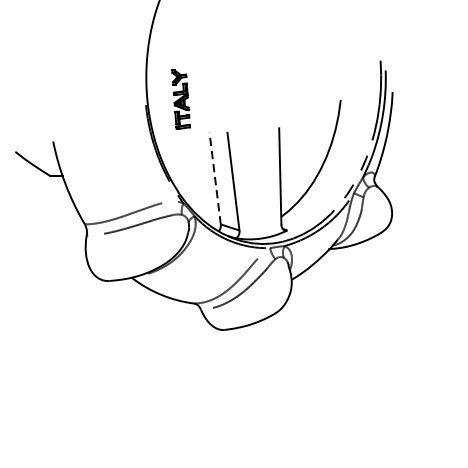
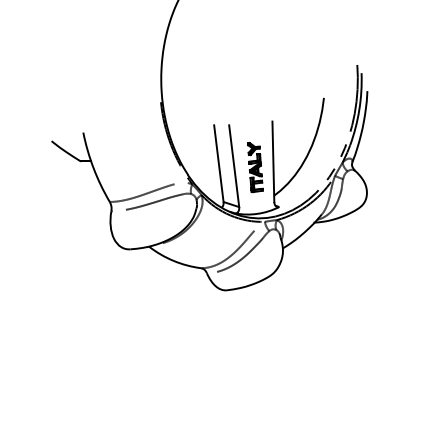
part: (181, 99) -> (255, 167), moved
line: (214, 178) -> (218, 163), dashed -> solid

